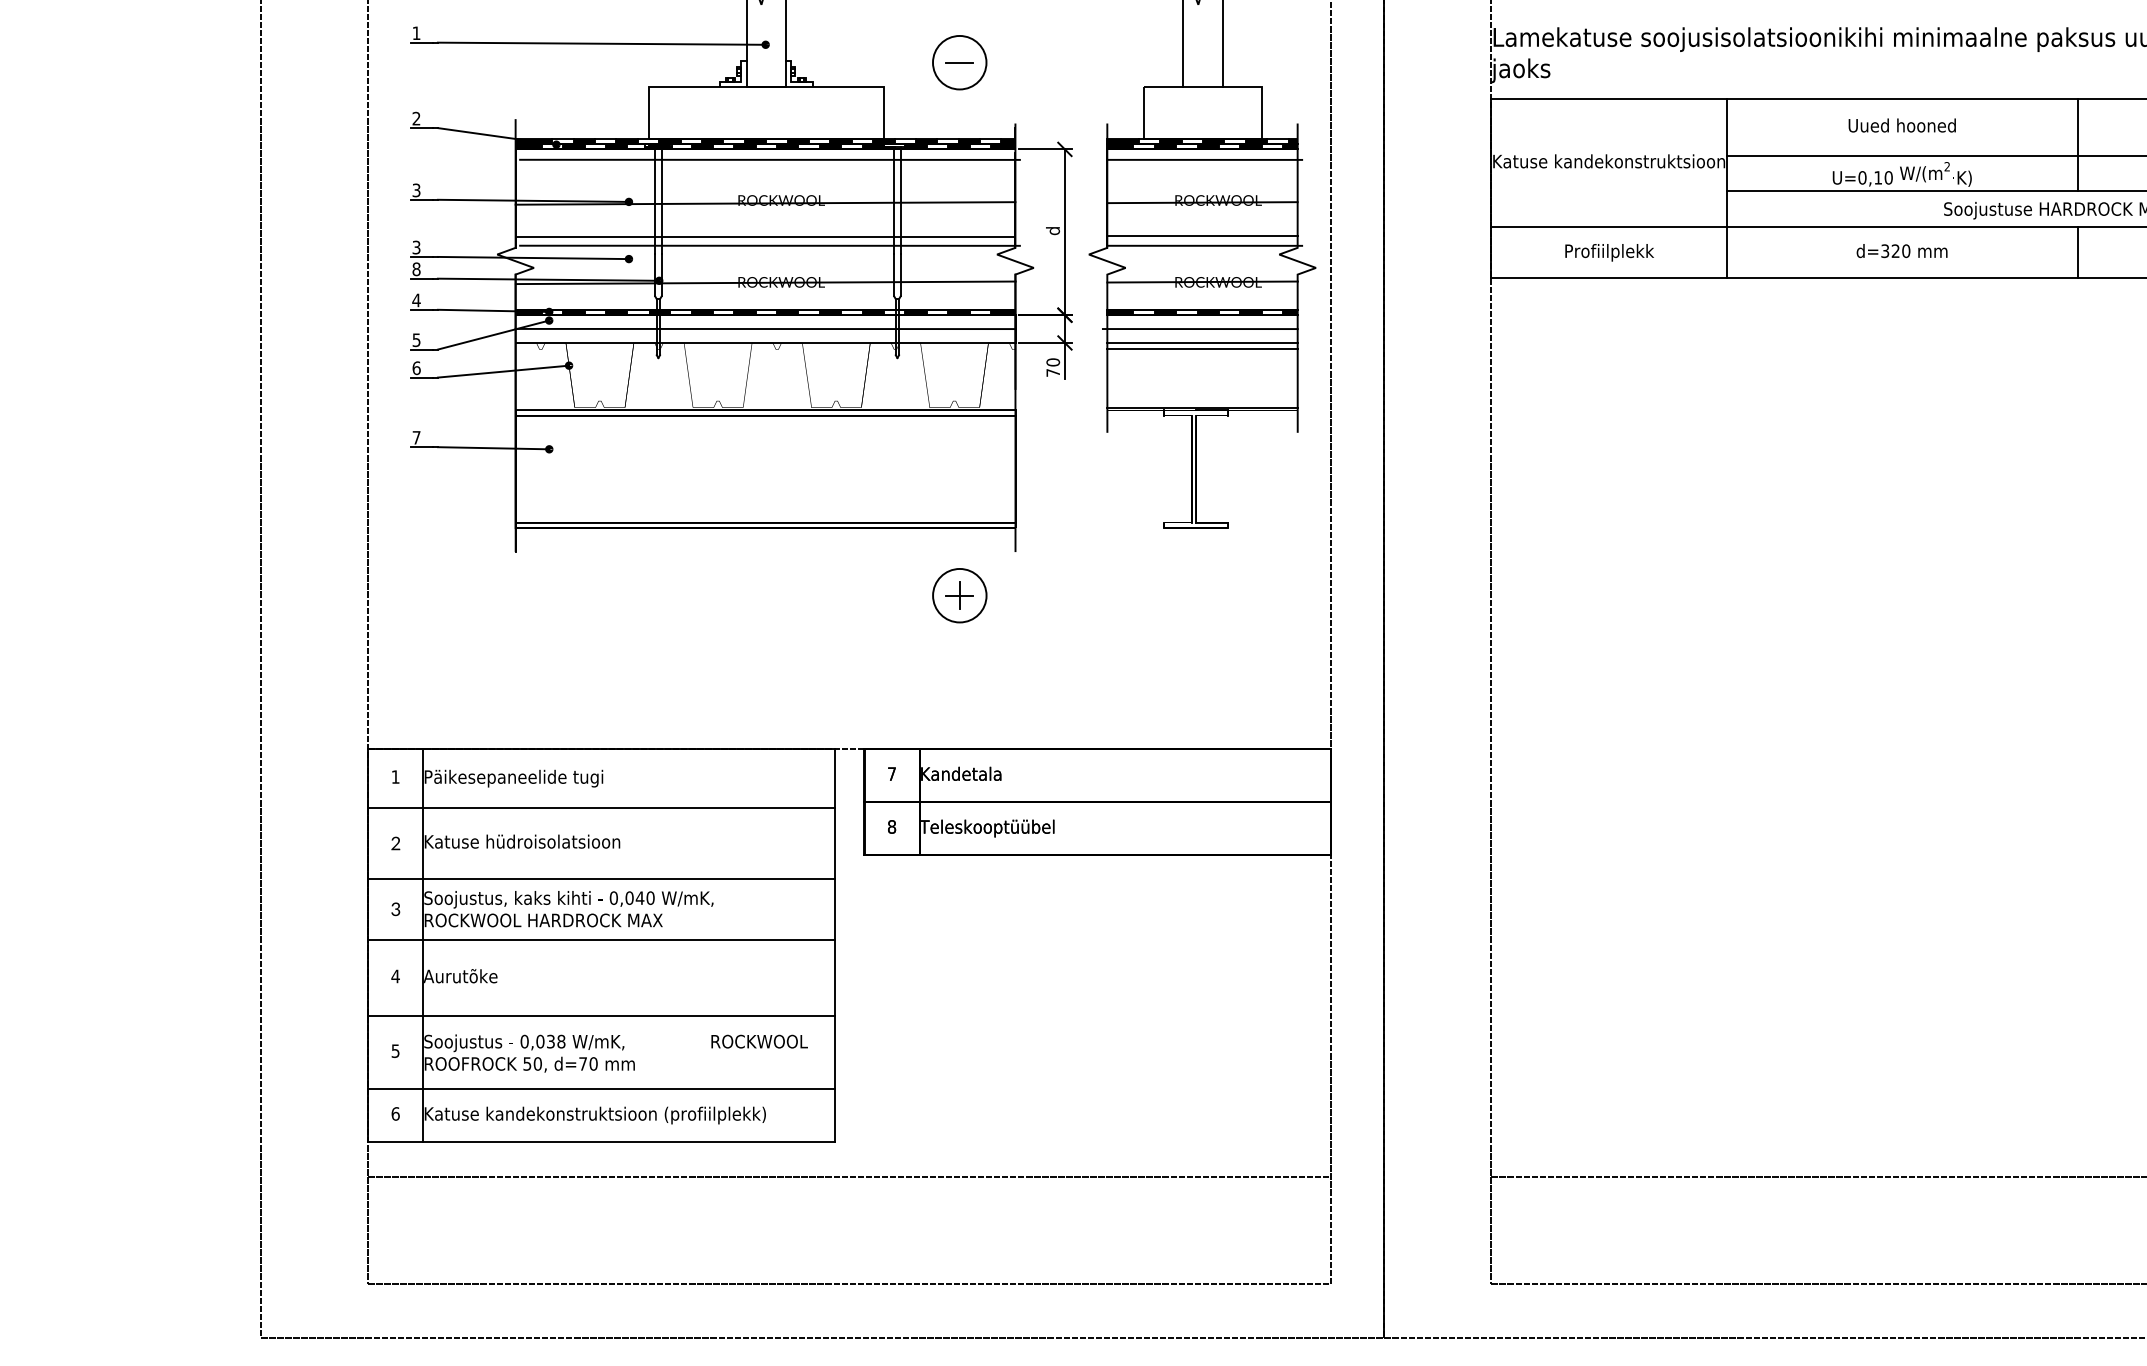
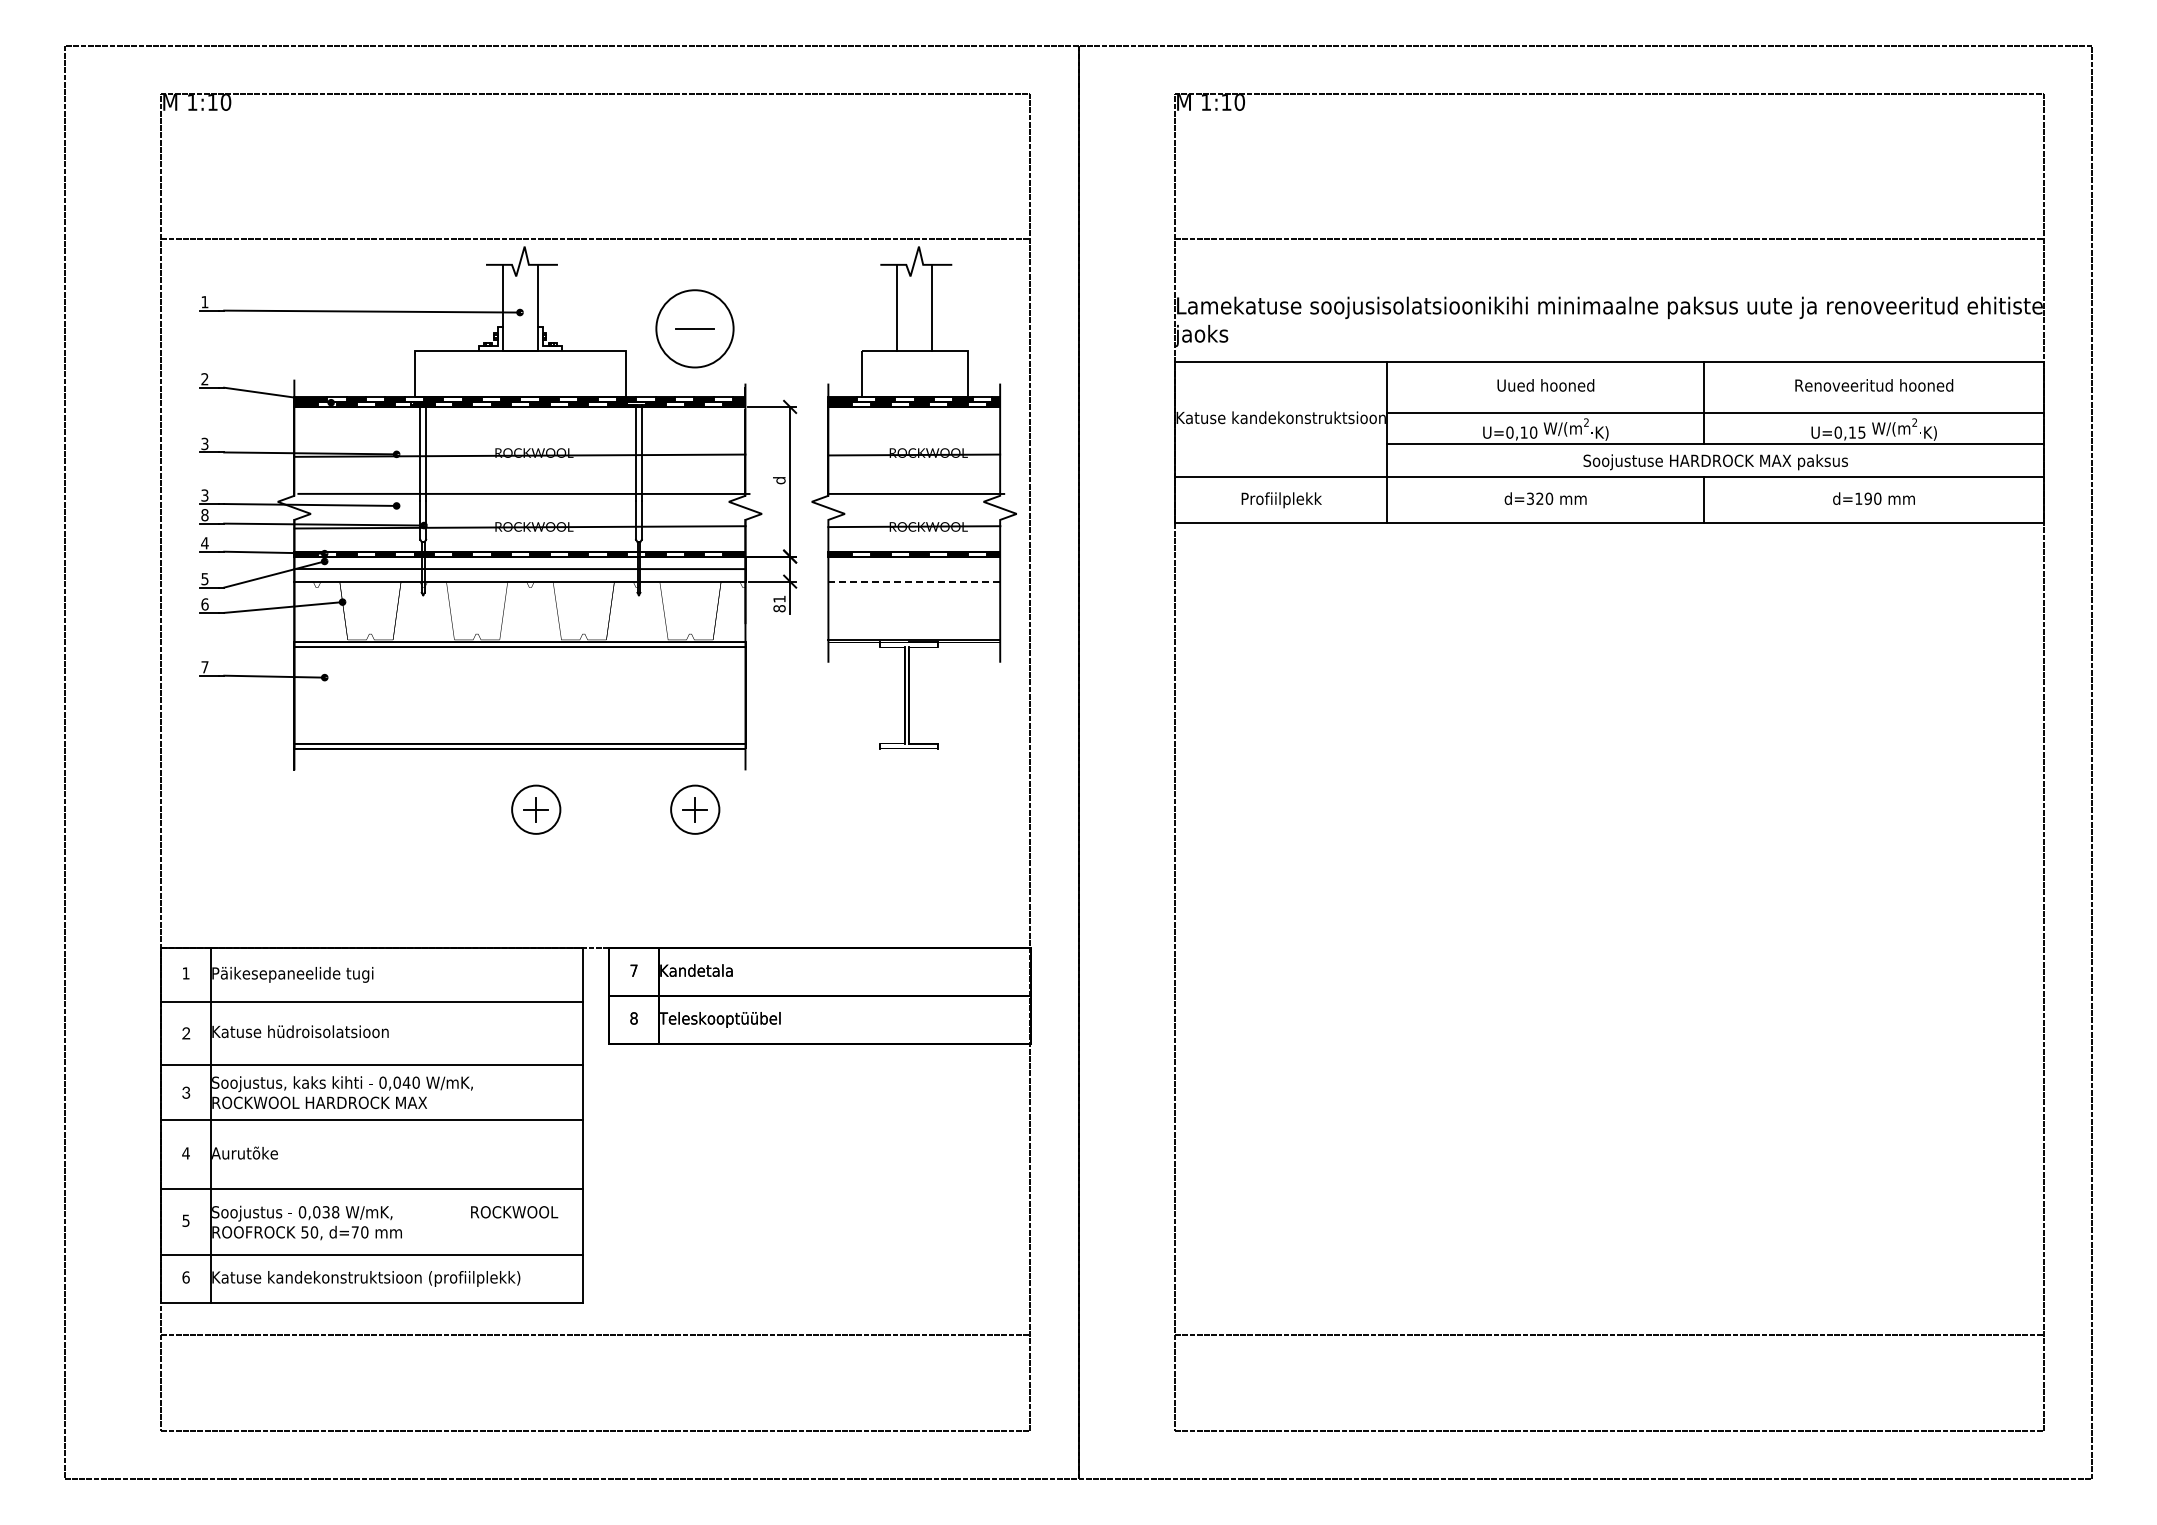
part: (960, 62) -> (695, 328), size x1.6
line: (769, 159) -> (523, 416), removed
line: (1204, 159) -> (916, 416), removed
line: (765, 236) -> (519, 485), removed
line: (1202, 236) -> (914, 485), removed
line: (1200, 329) -> (912, 569), removed
line: (1202, 342) -> (914, 581), solid -> dashed
line: (1202, 349) -> (914, 587), removed
text: (1053, 367) -> (779, 603), 70 -> 81
part: (783, 595) -> (536, 809), added

